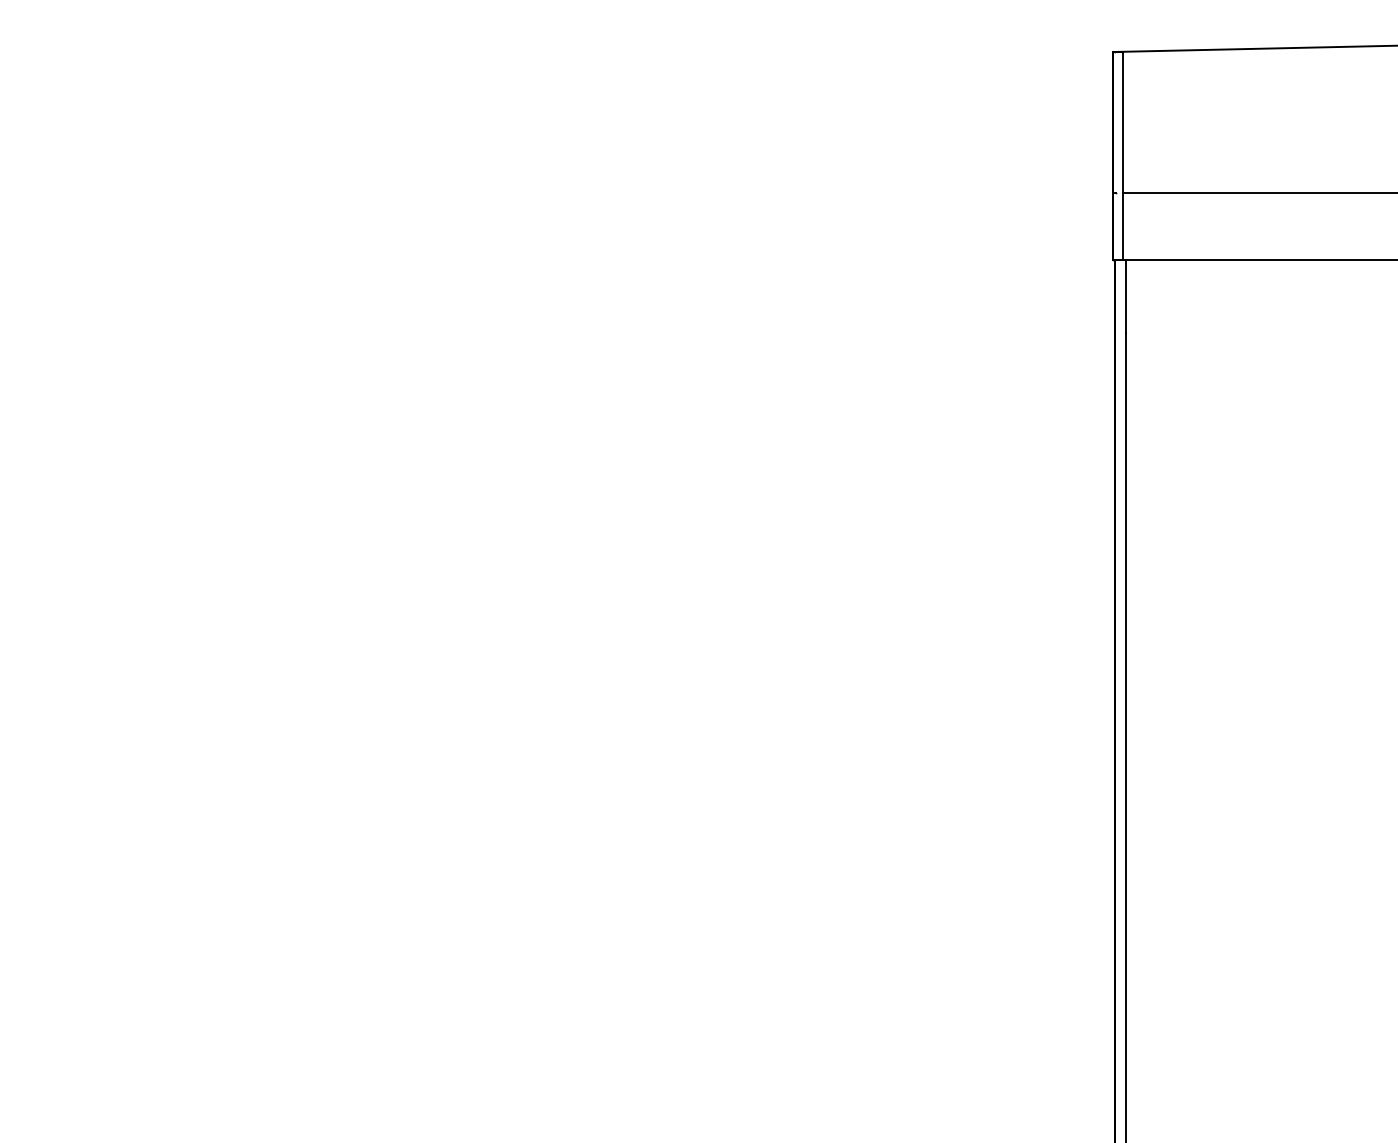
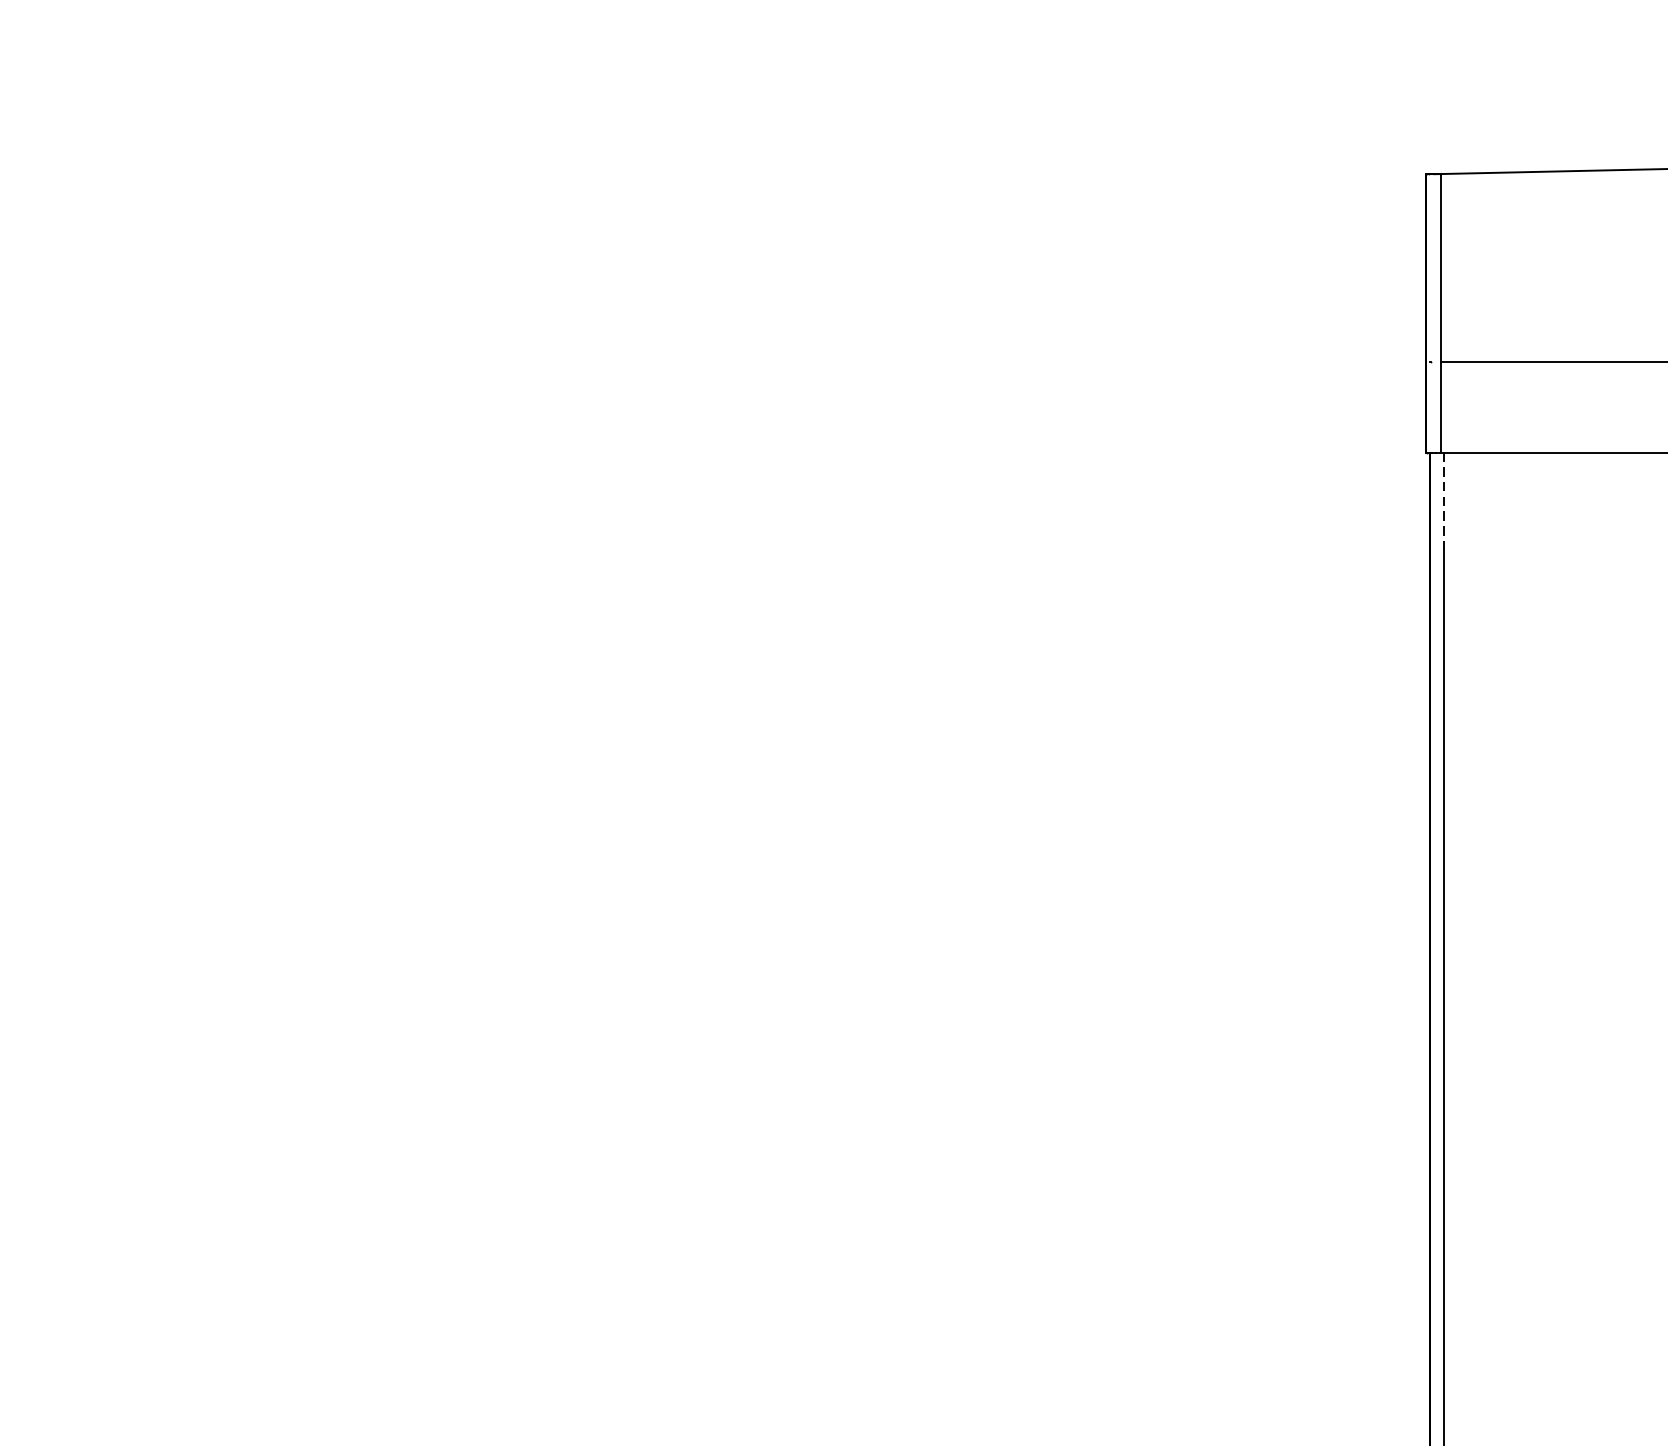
line: (1126, 296) -> (1444, 501), solid -> dashed

